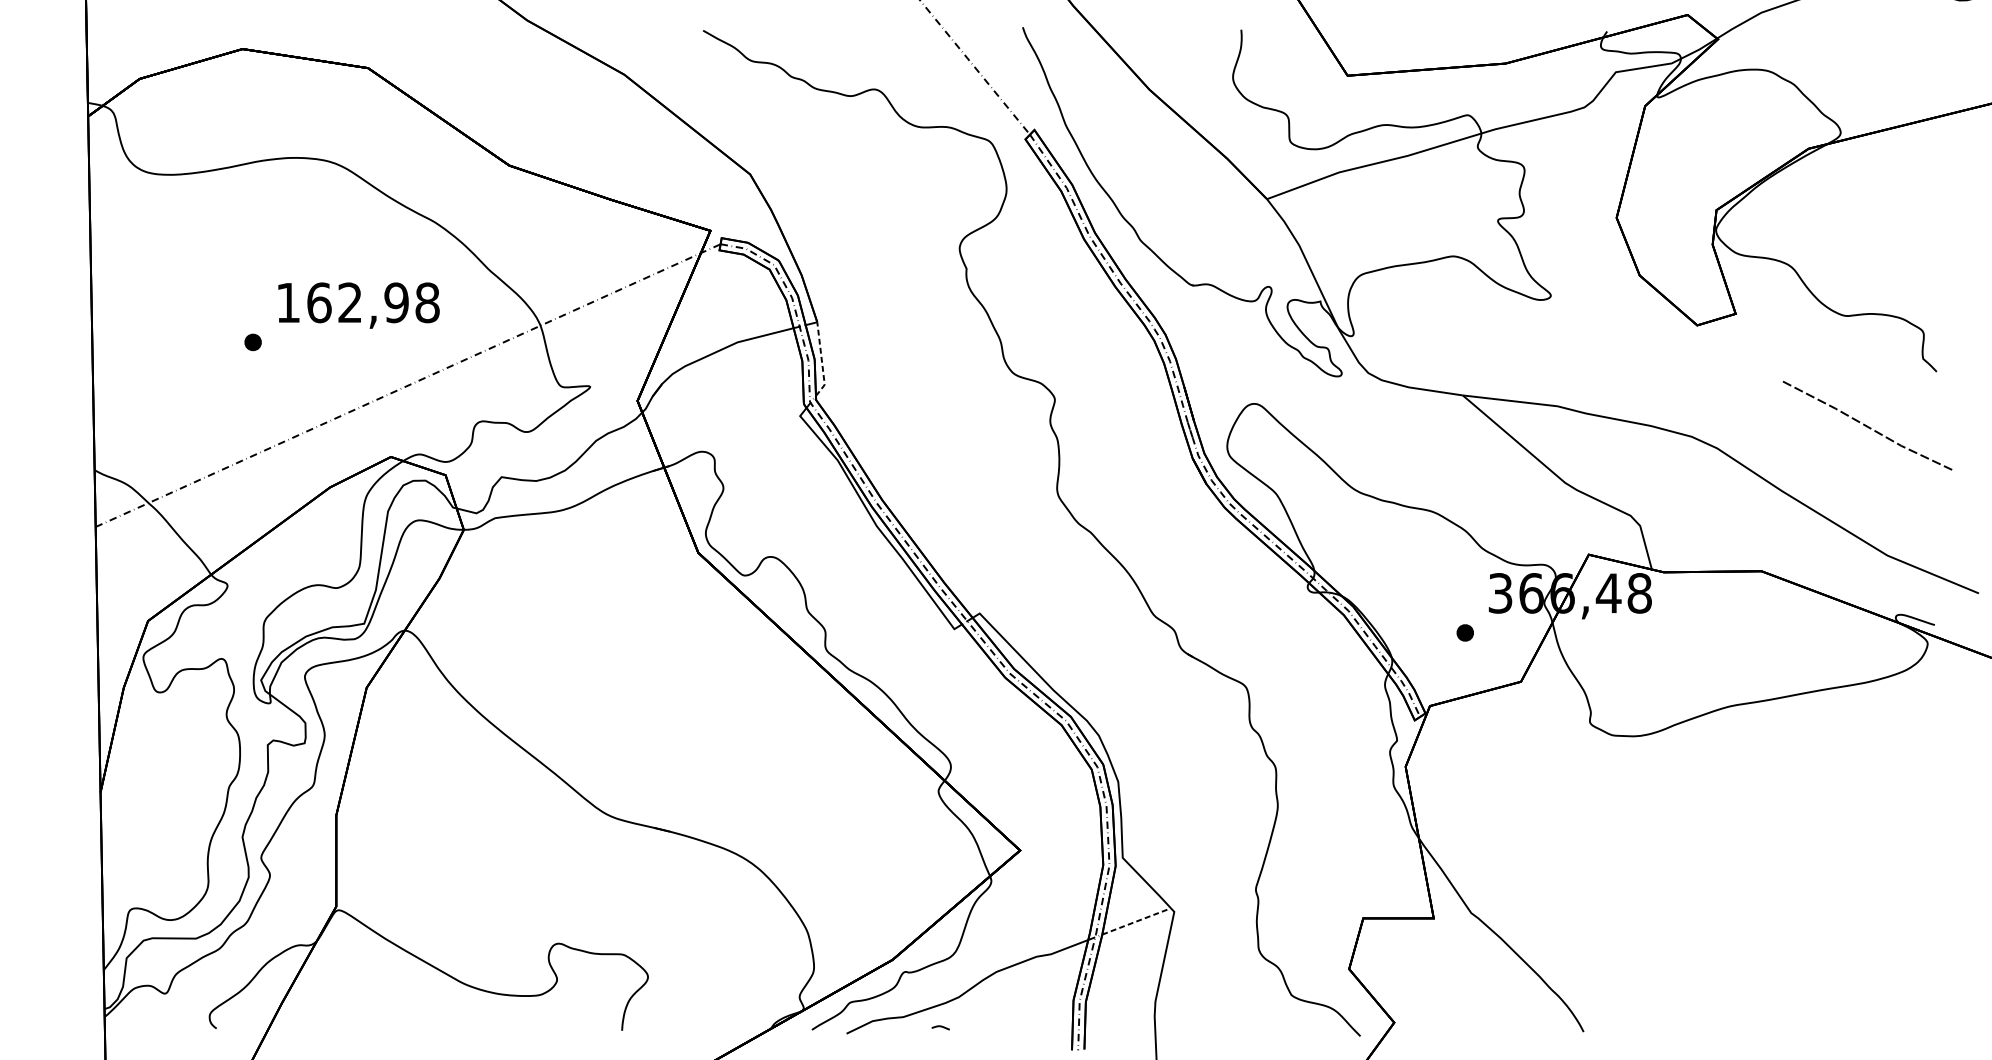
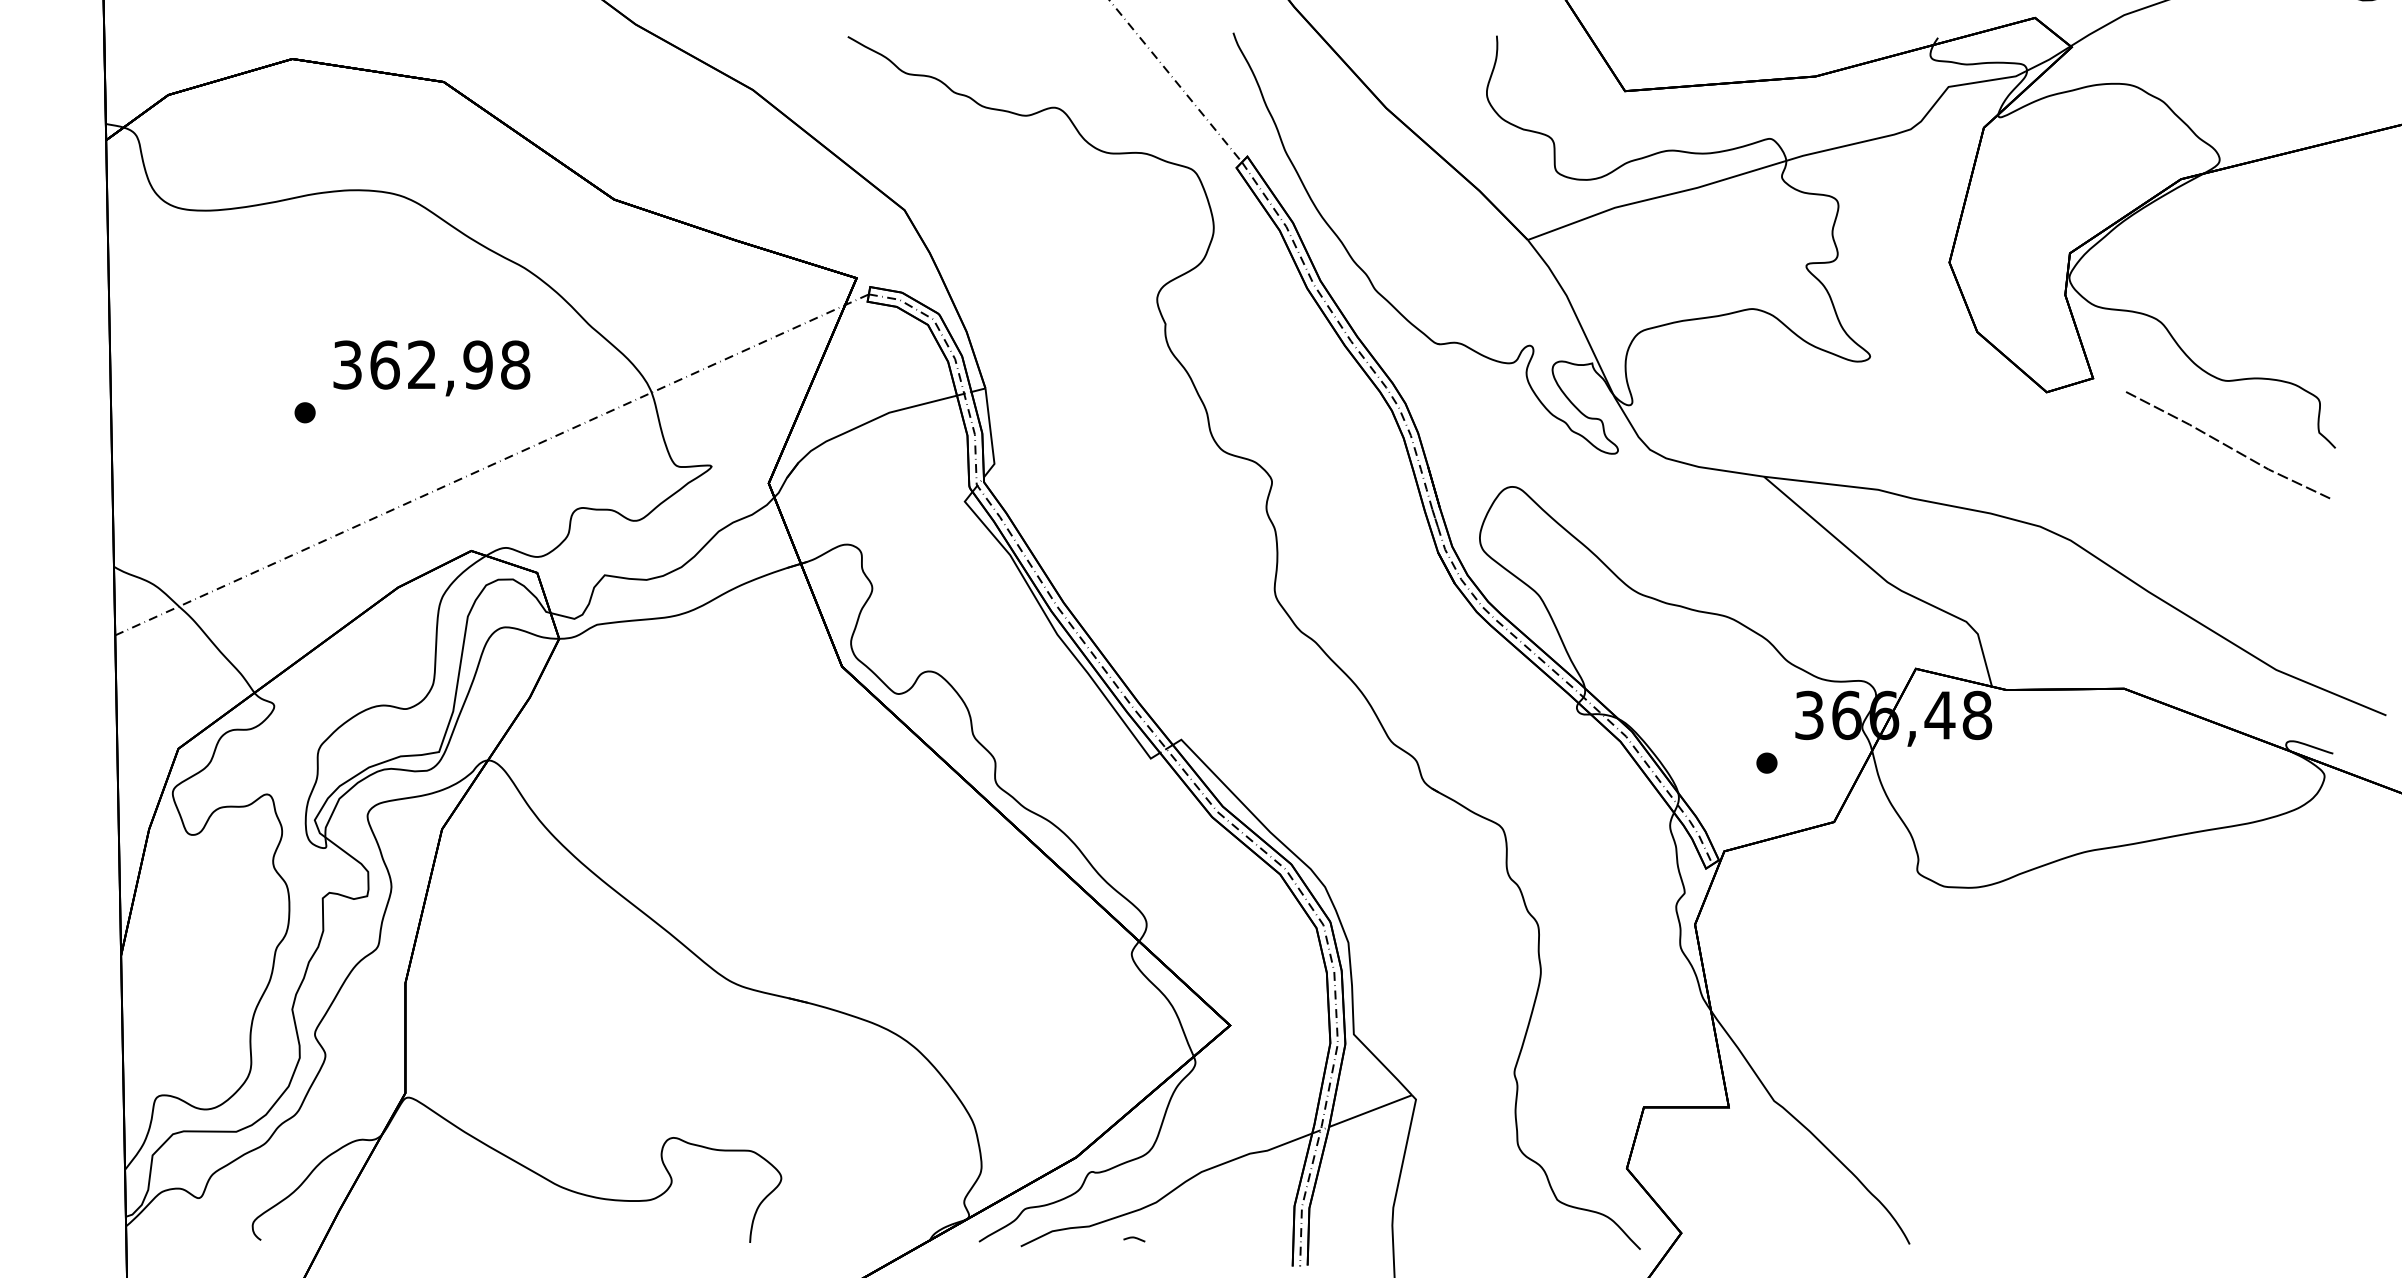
text: (288, 302) -> (347, 364), 162,98 -> 362,98
line: (822, 361) -> (991, 435), dashed -> solid
line: (1867, 425) -> (2227, 445), moved
line: (1137, 920) -> (1371, 1110), dashed -> solid

